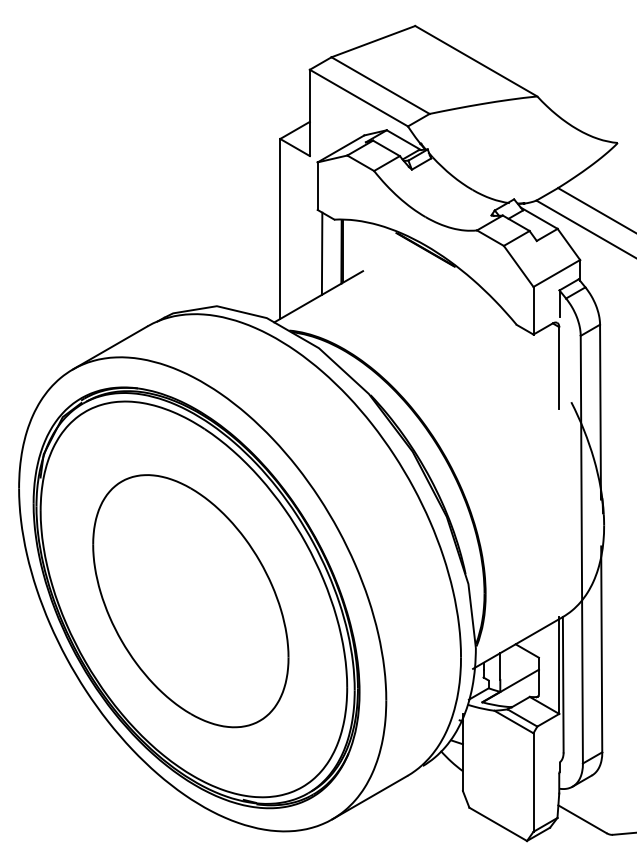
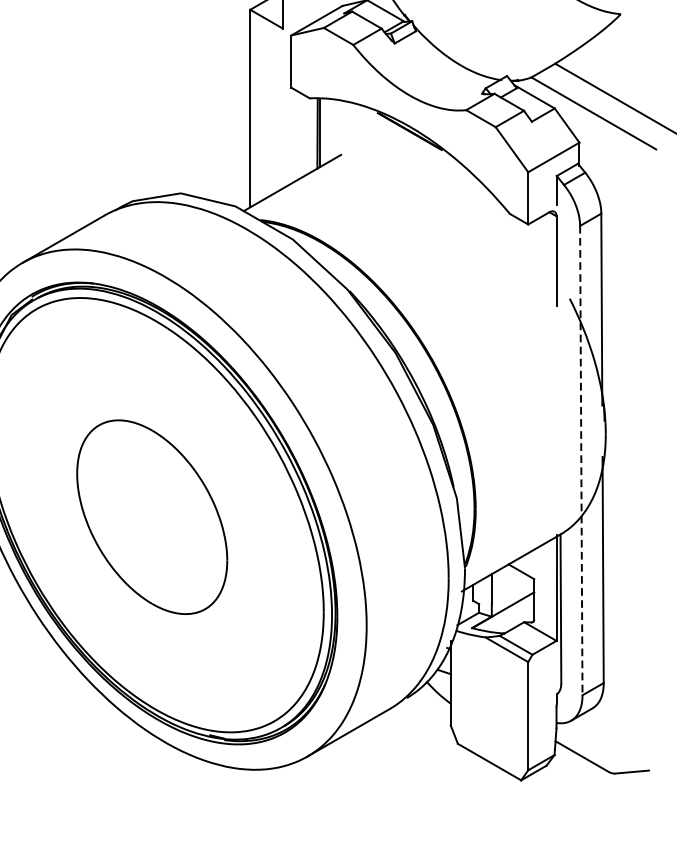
line: (321, 253) -> (295, 135), removed
line: (581, 549) -> (580, 460), solid -> dashed
part: (190, 601) -> (151, 517), size x0.7

